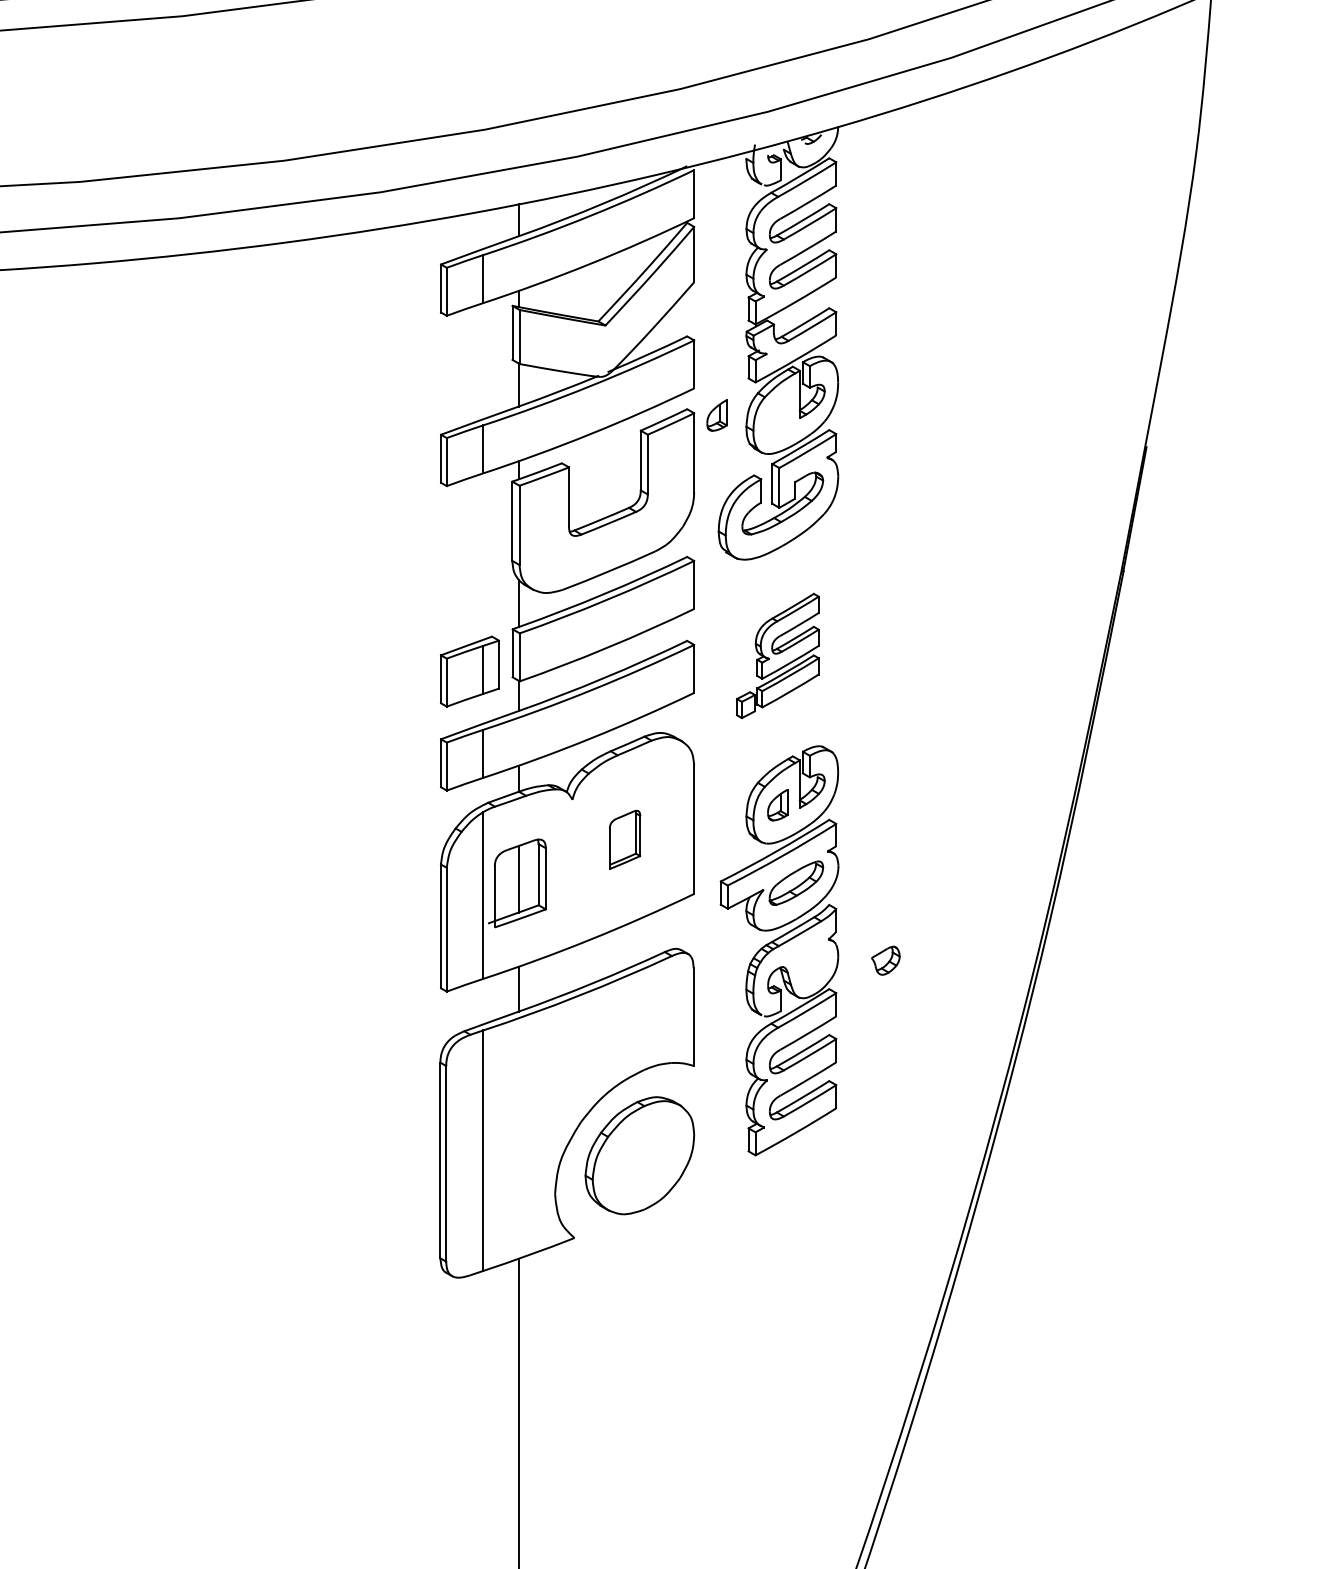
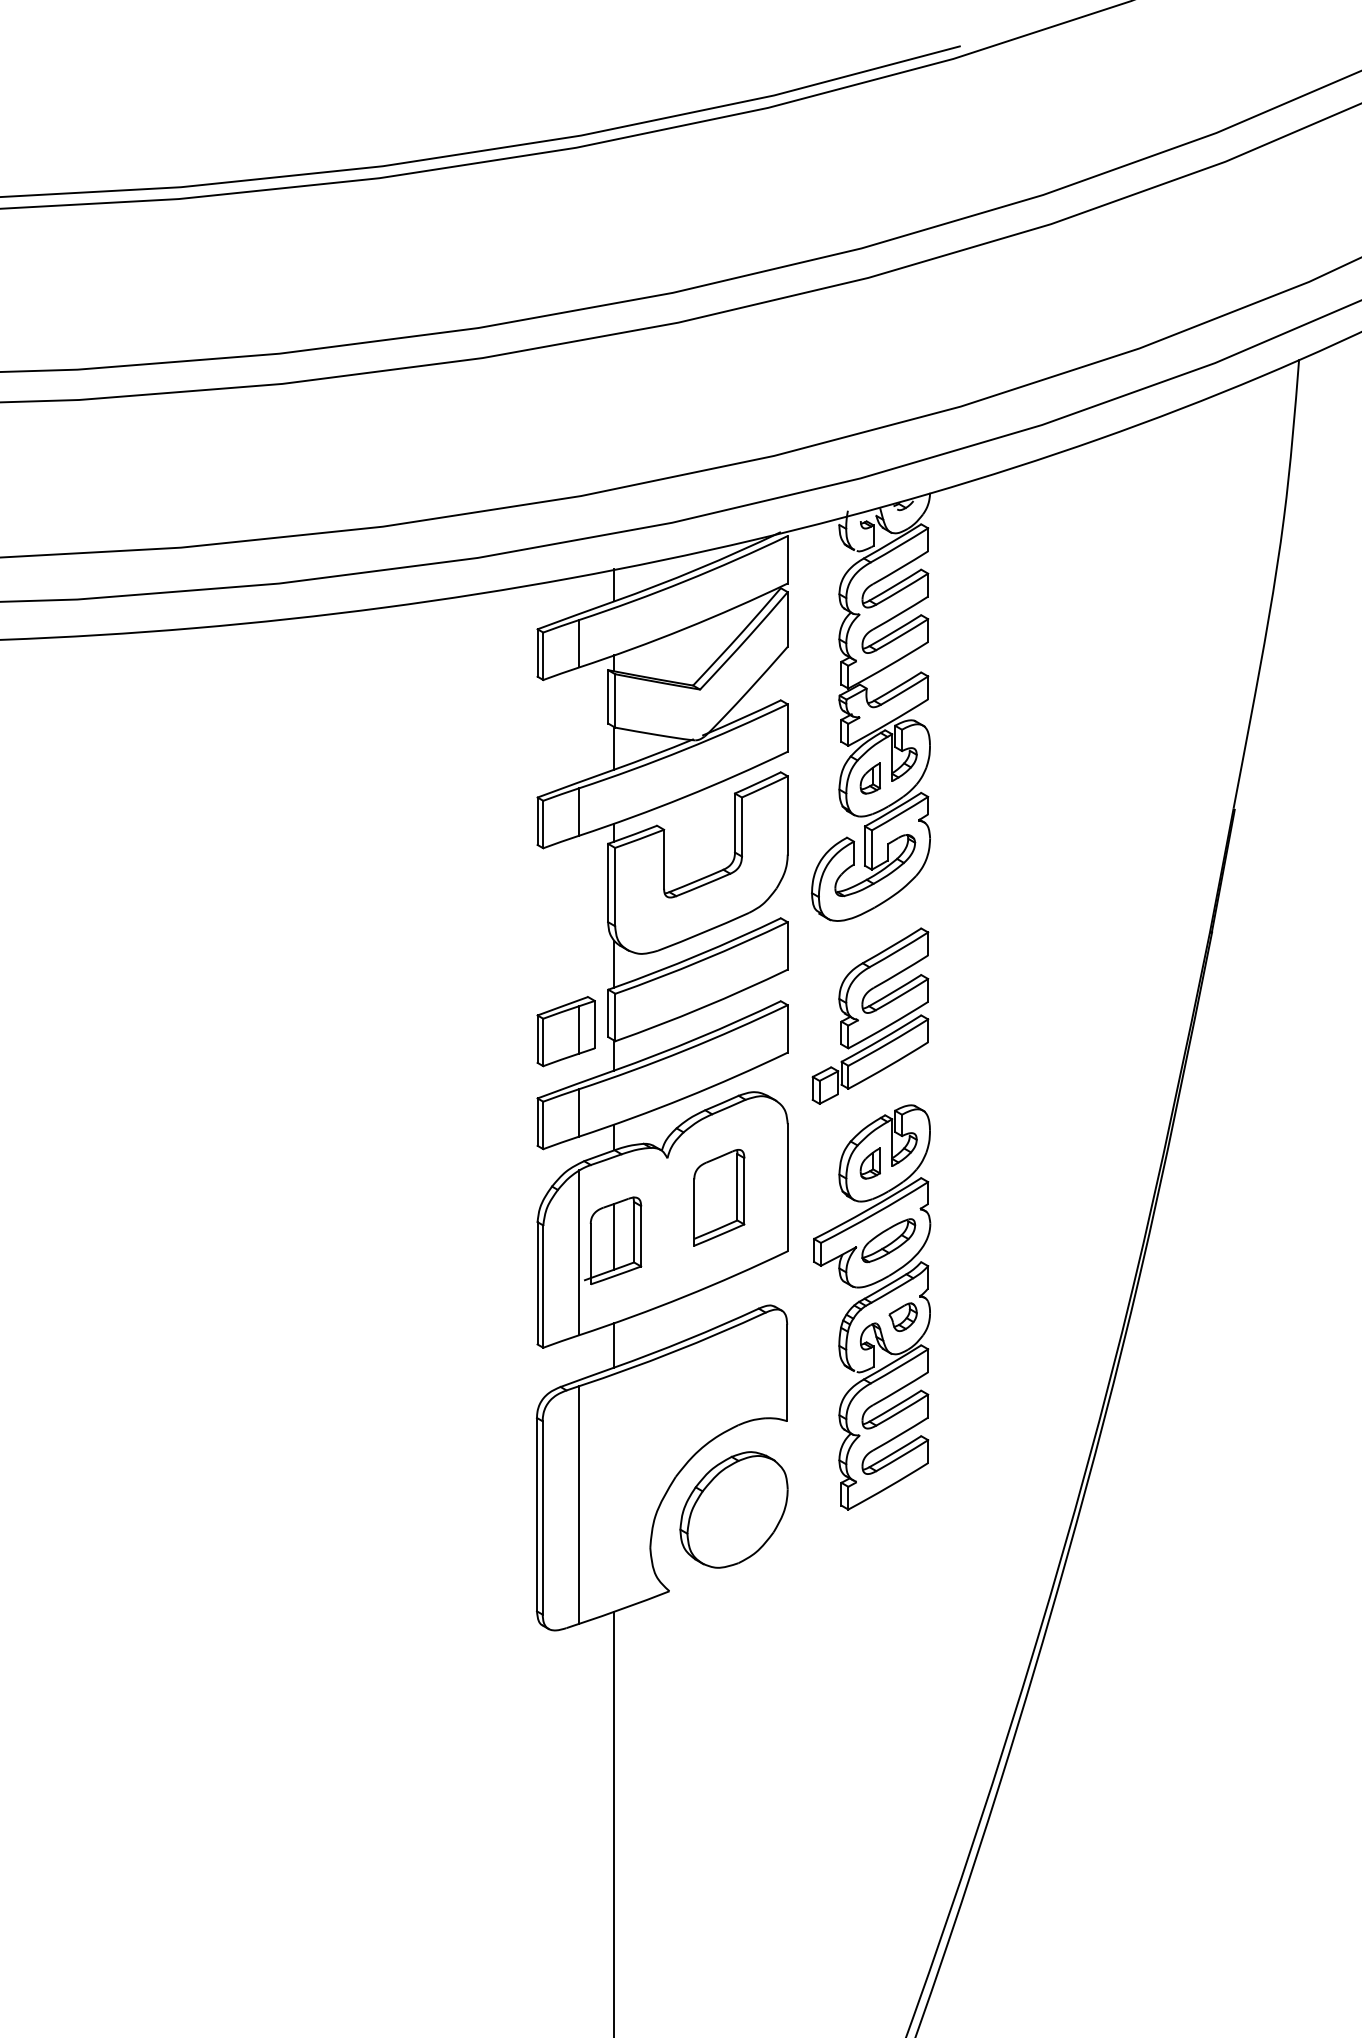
part: (716, 415) -> (869, 778), moved
part: (777, 655) -> (870, 1015), size x1.43
part: (625, 839) -> (719, 1197), size x1.67
part: (885, 959) -> (902, 1316), moved

